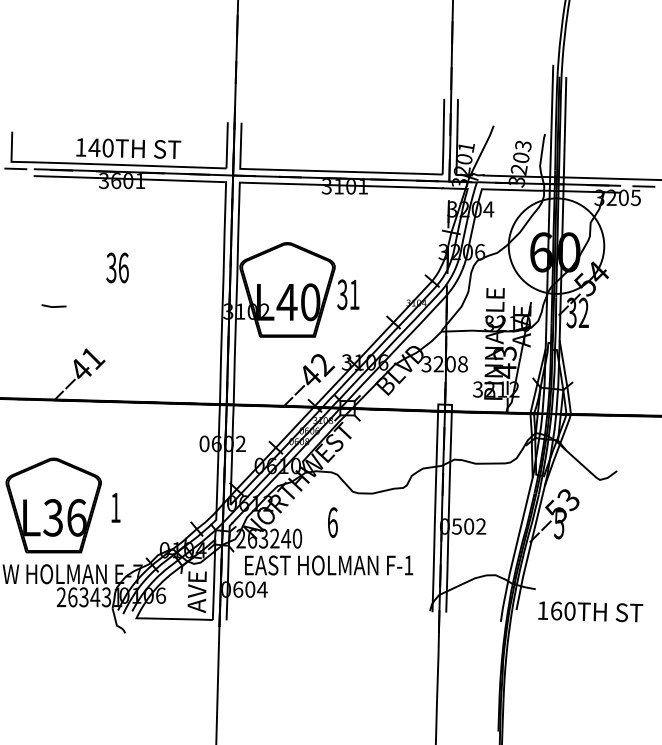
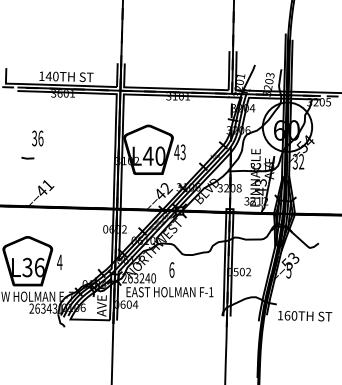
text: (117, 267) -> (37, 138), moved
text: (347, 295) -> (179, 152), 31 -> 43
text: (115, 507) -> (59, 262), 1 -> 4

